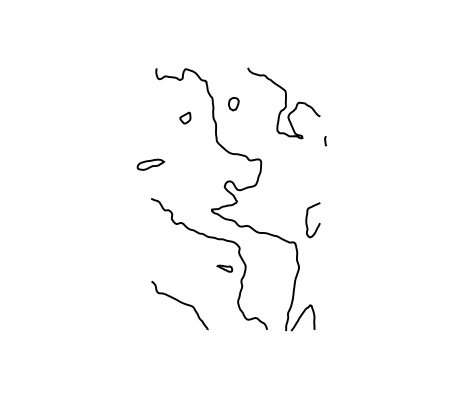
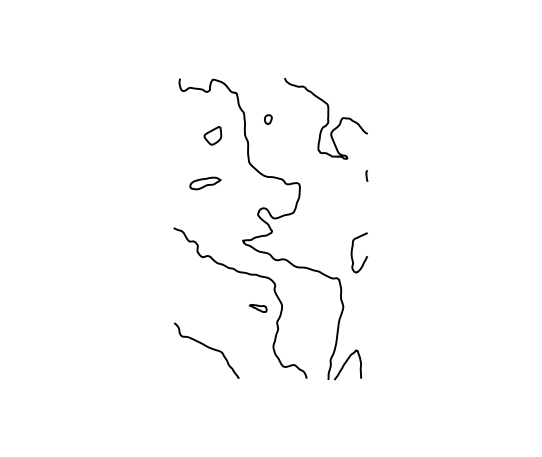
part: (233, 103) -> (268, 118), size x0.62
part: (185, 117) -> (213, 134), size x1.43
curve: (325, 141) -> (366, 176), moved
part: (150, 164) -> (205, 183), moved

